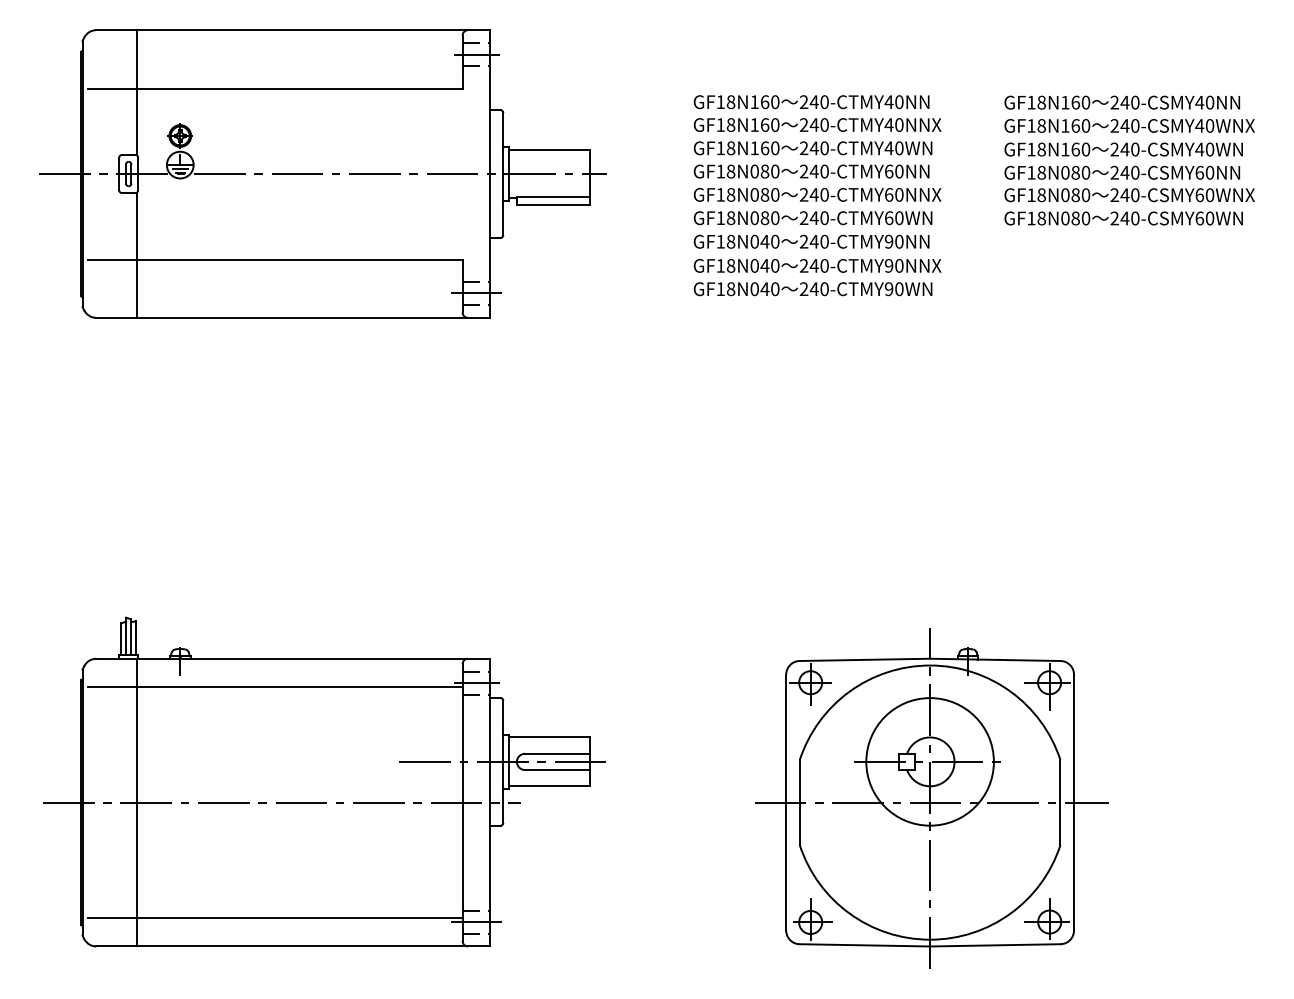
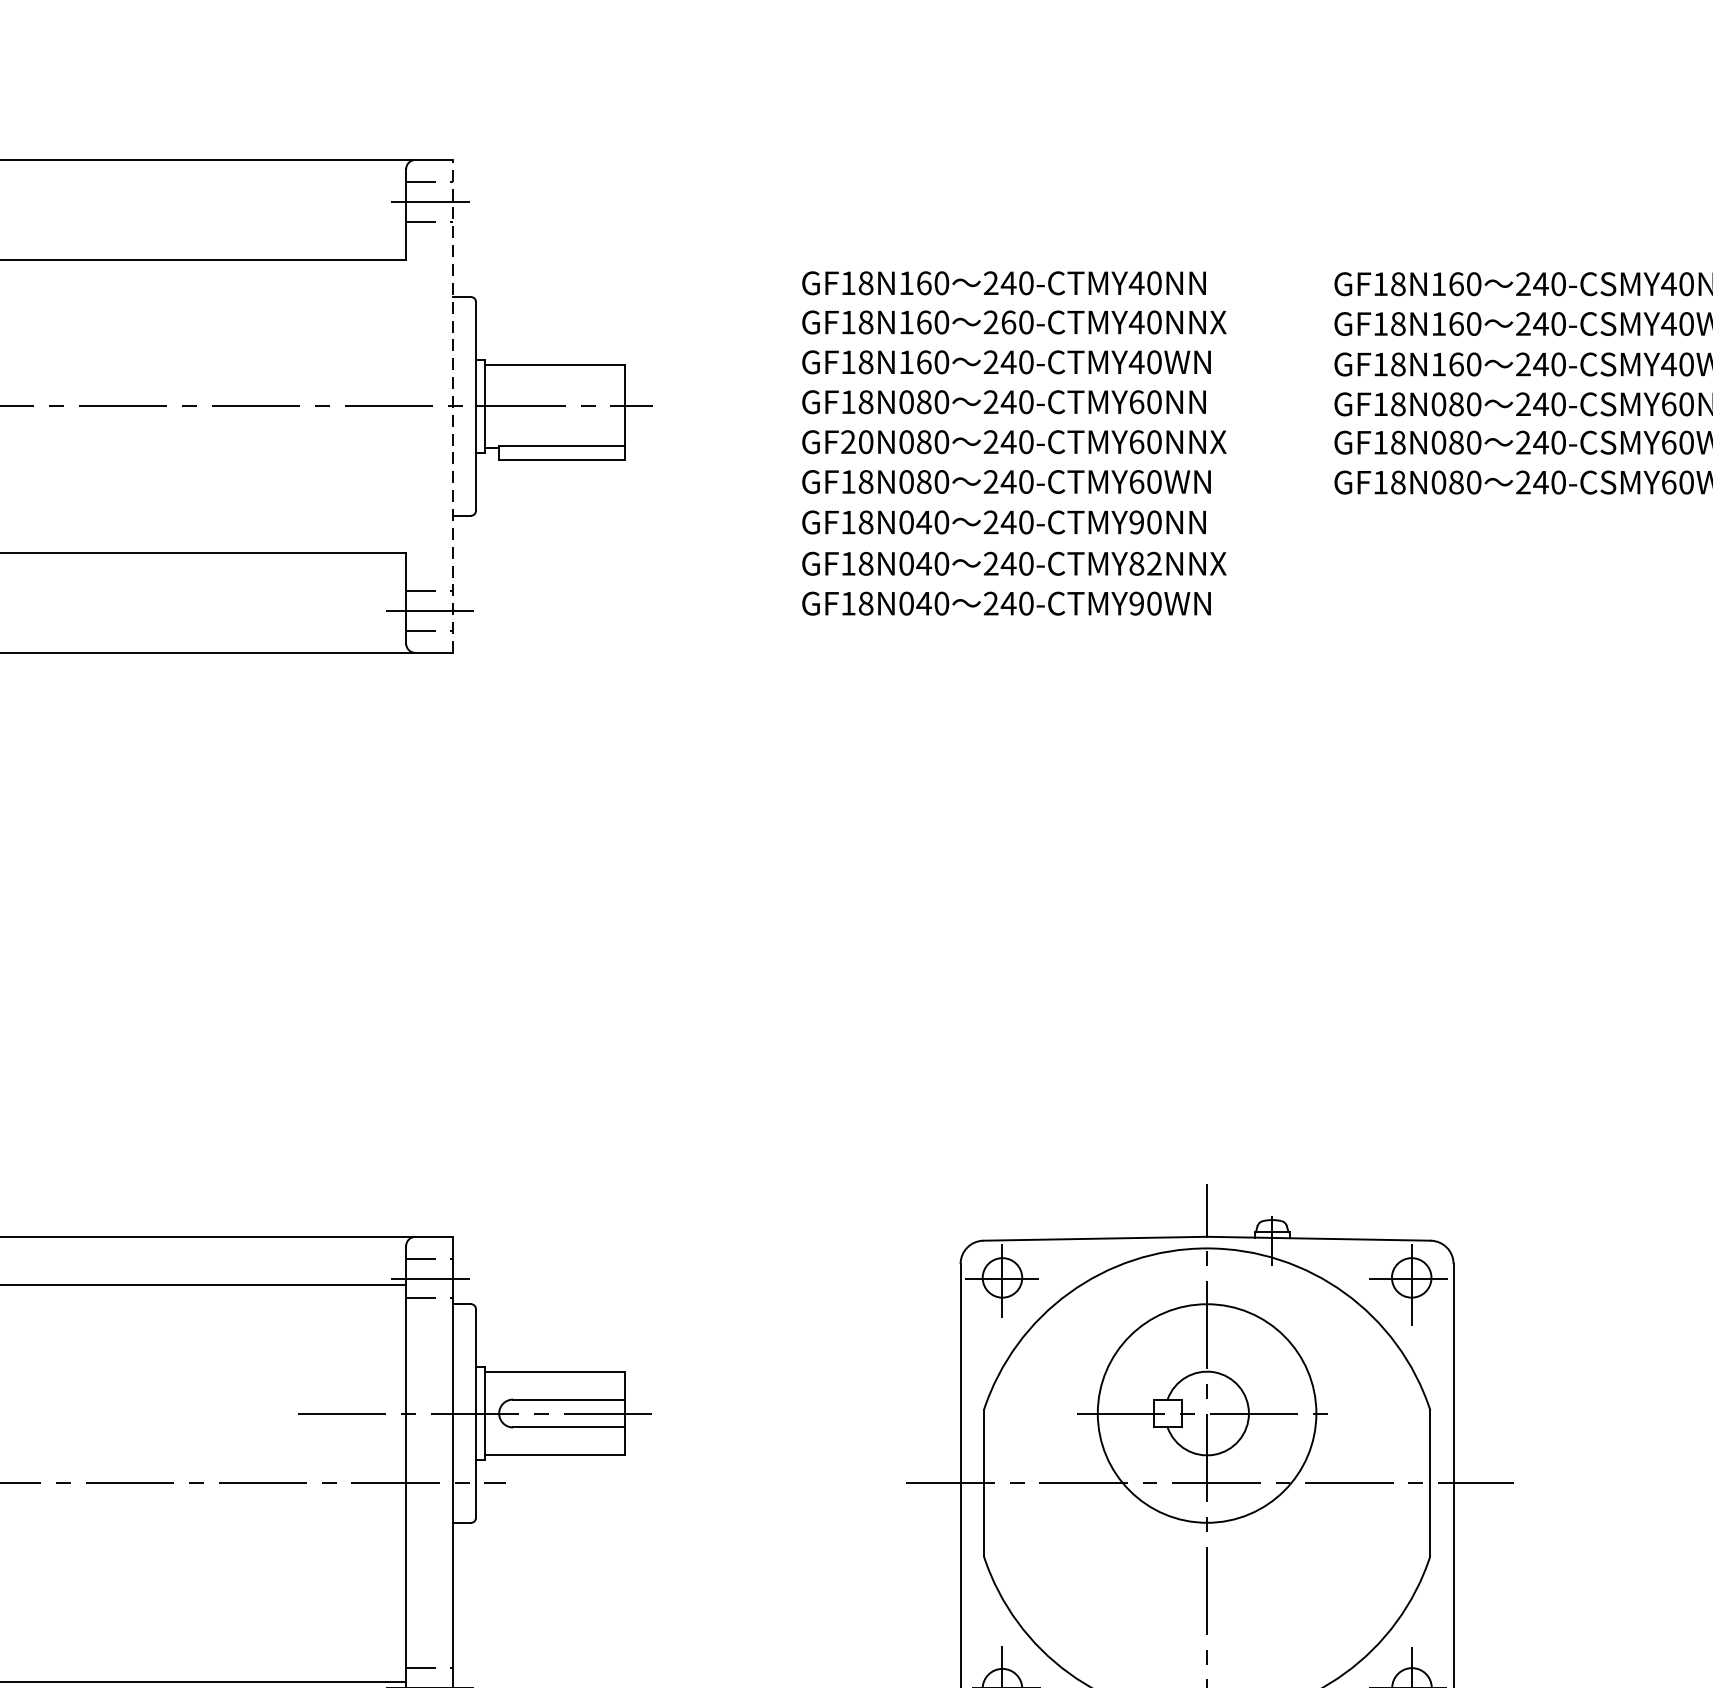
text: (813, 124) -> (1007, 321), 240-CTMY40NNX -> 260-CTMY40NNX
line: (489, 174) -> (452, 407), solid -> dashed
text: (725, 194) -> (856, 441), GF18N080 -> GF20N080
text: (893, 265) -> (1144, 563), 240-CTMY90NNX -> 240-CTMY82NNX

